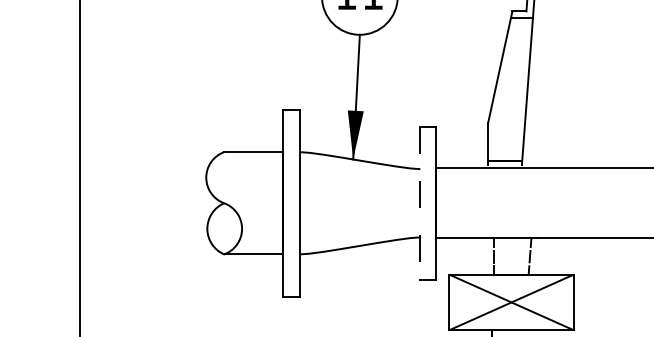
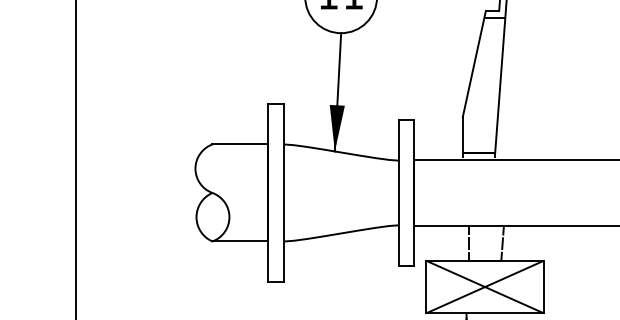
line: (420, 202) -> (398, 192), dashed -> solid

